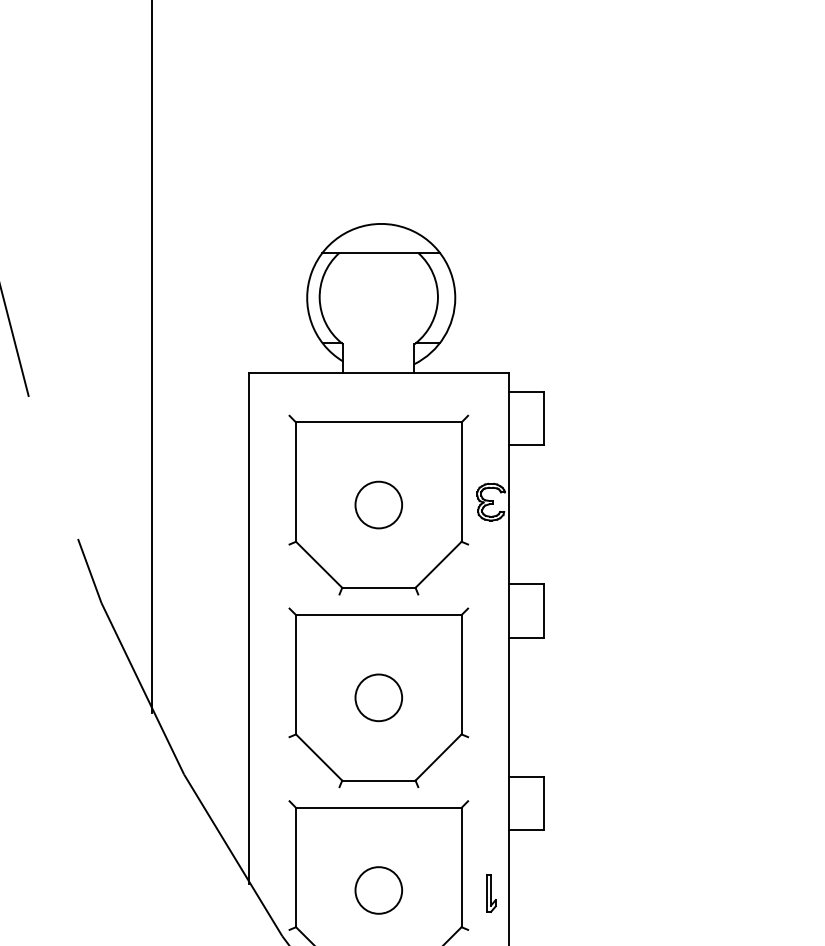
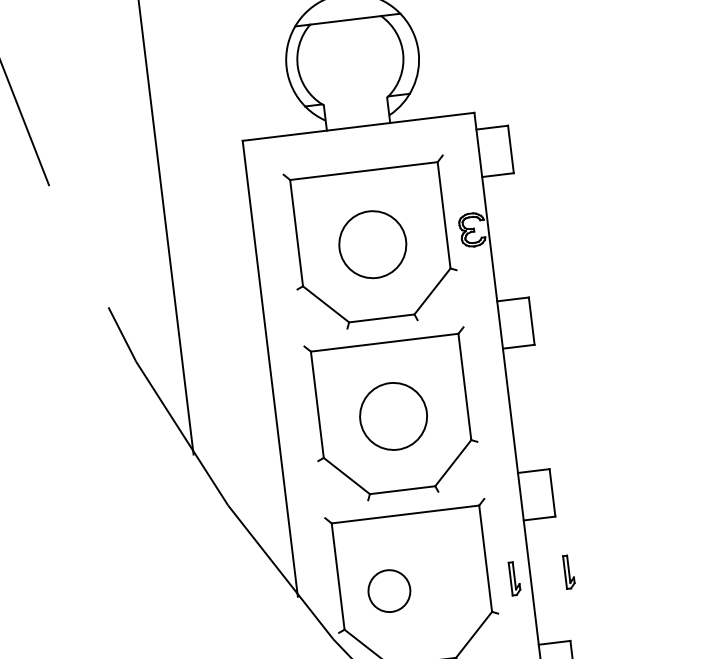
circle: (378, 504) -> (372, 244), size x1.6
circle: (378, 697) -> (393, 416), size x1.6
circle: (378, 890) -> (389, 591), moved
part: (552, 893) -> (569, 572), added

